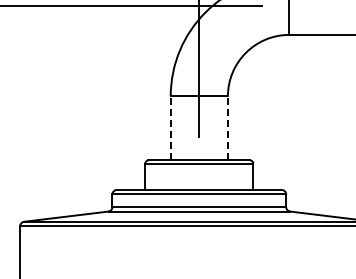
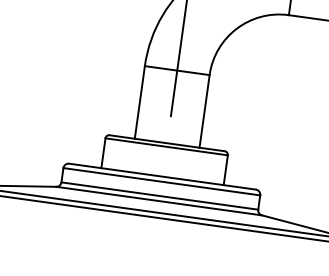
line: (170, 127) -> (139, 101), dashed -> solid
line: (227, 127) -> (204, 110), dashed -> solid

